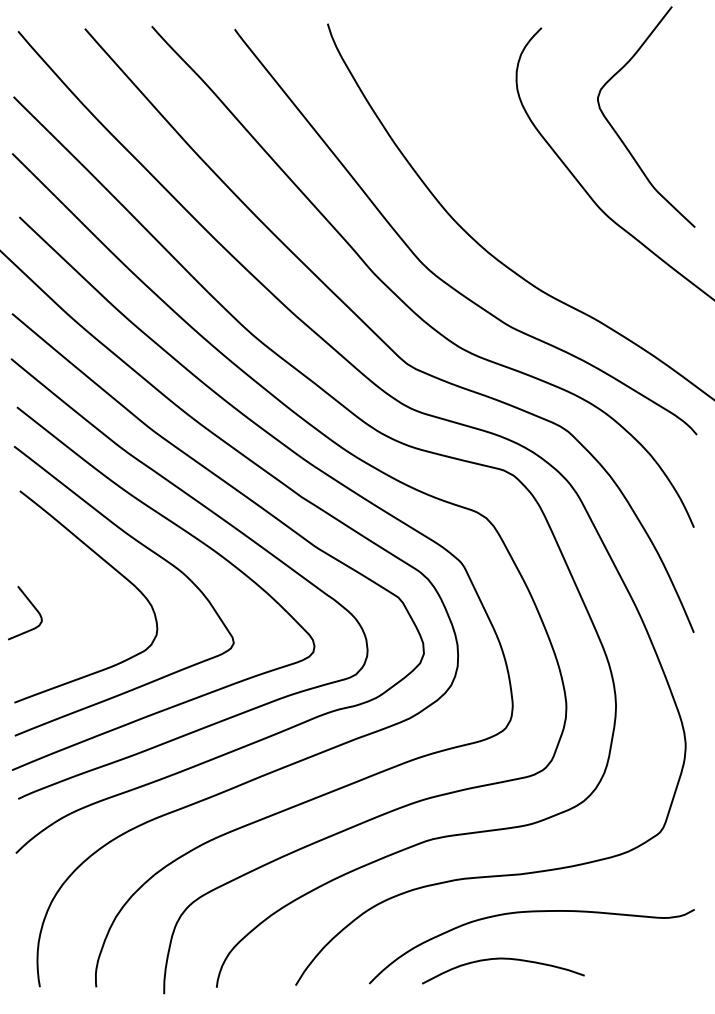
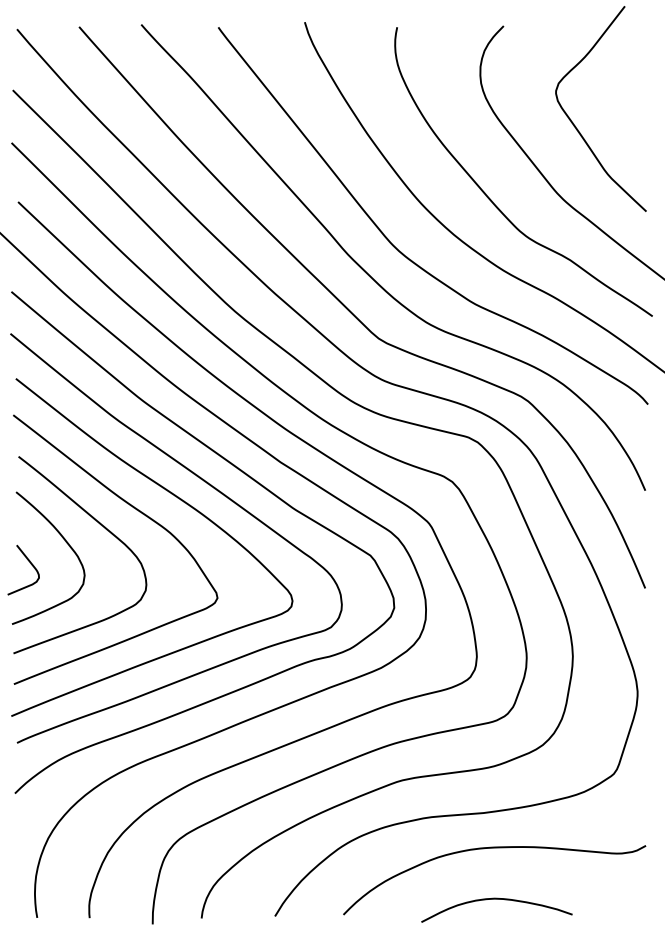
curve: (529, 215) -> (492, 200), added
curve: (70, 583) -> (65, 542), added
curve: (503, 959) -> (497, 899), moved

